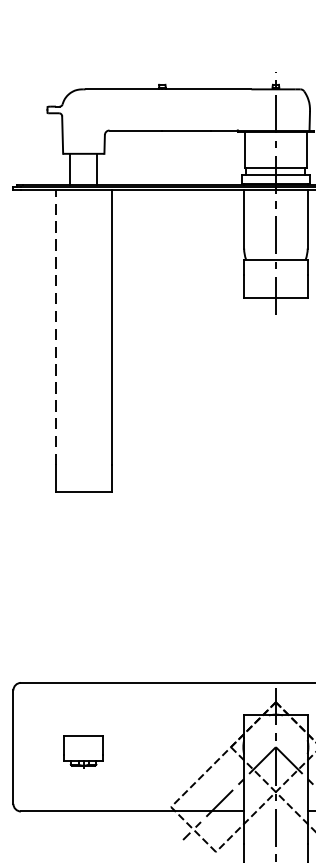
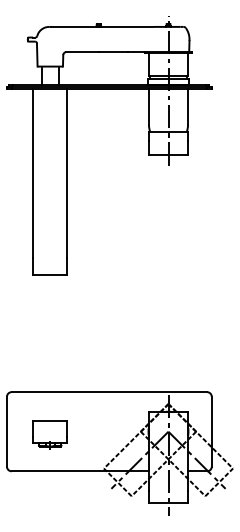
line: (56, 327) -> (33, 173), dashed -> solid
part: (82, 751) -> (49, 434), size x1.43

